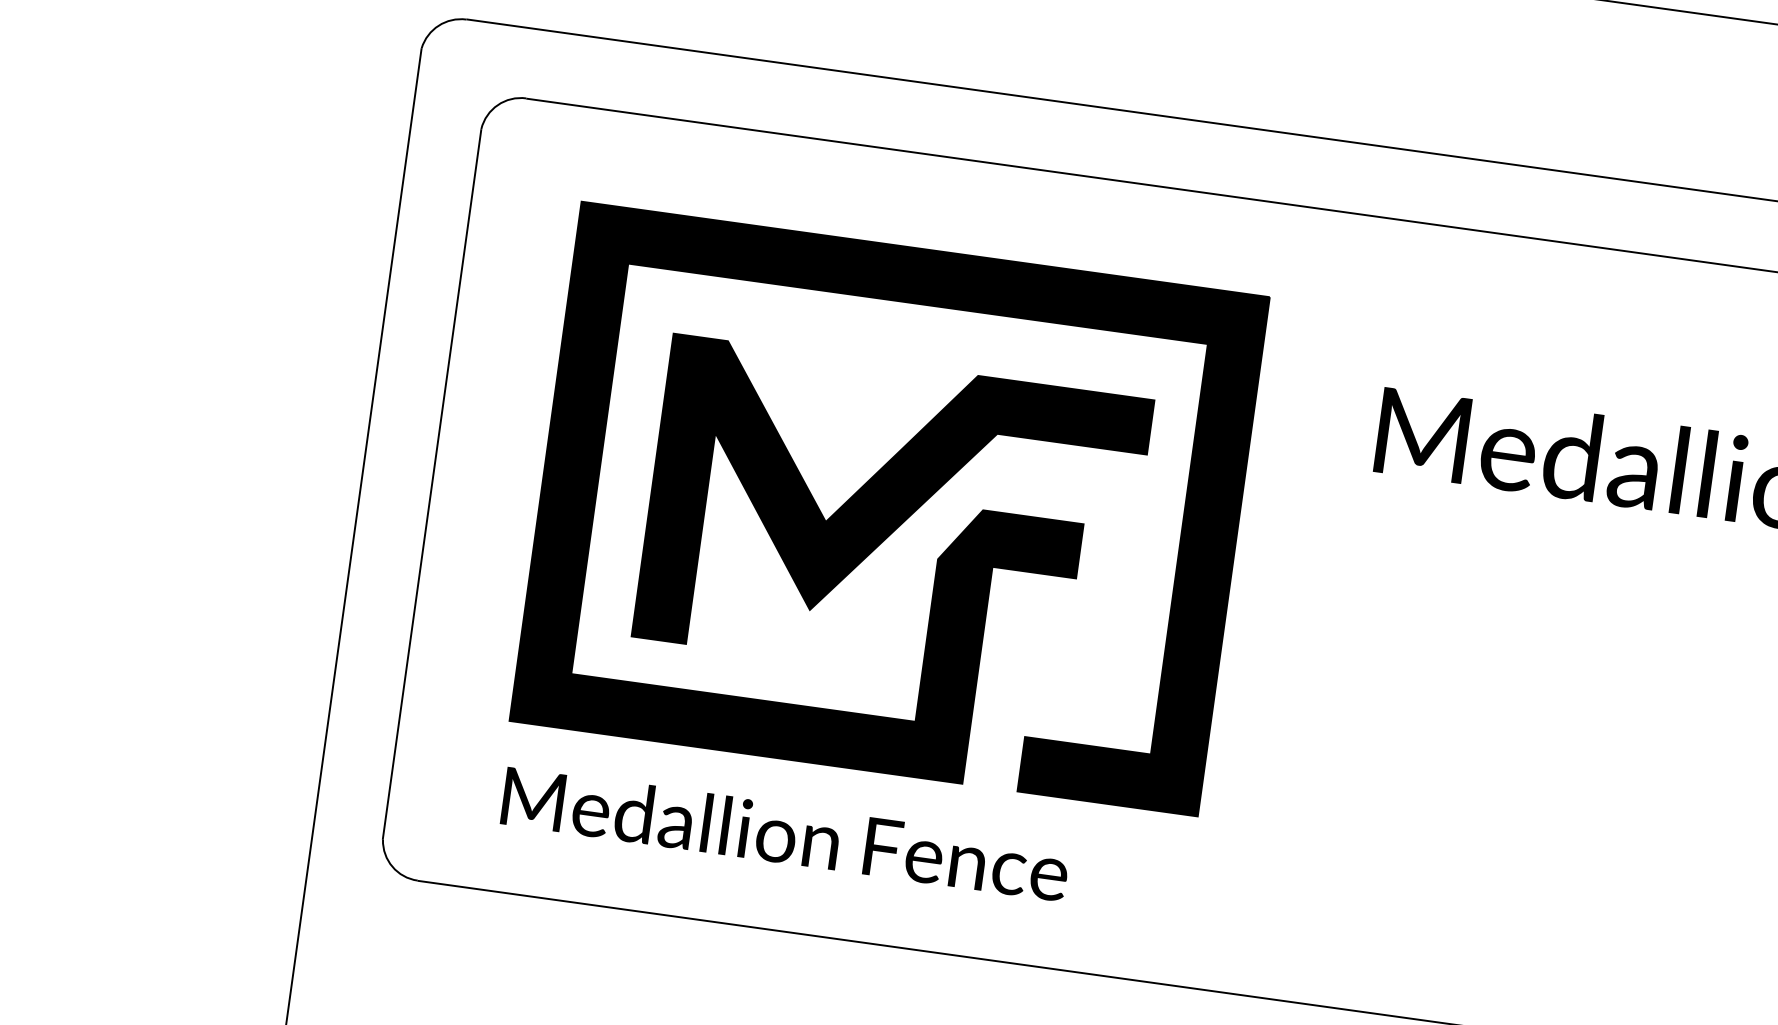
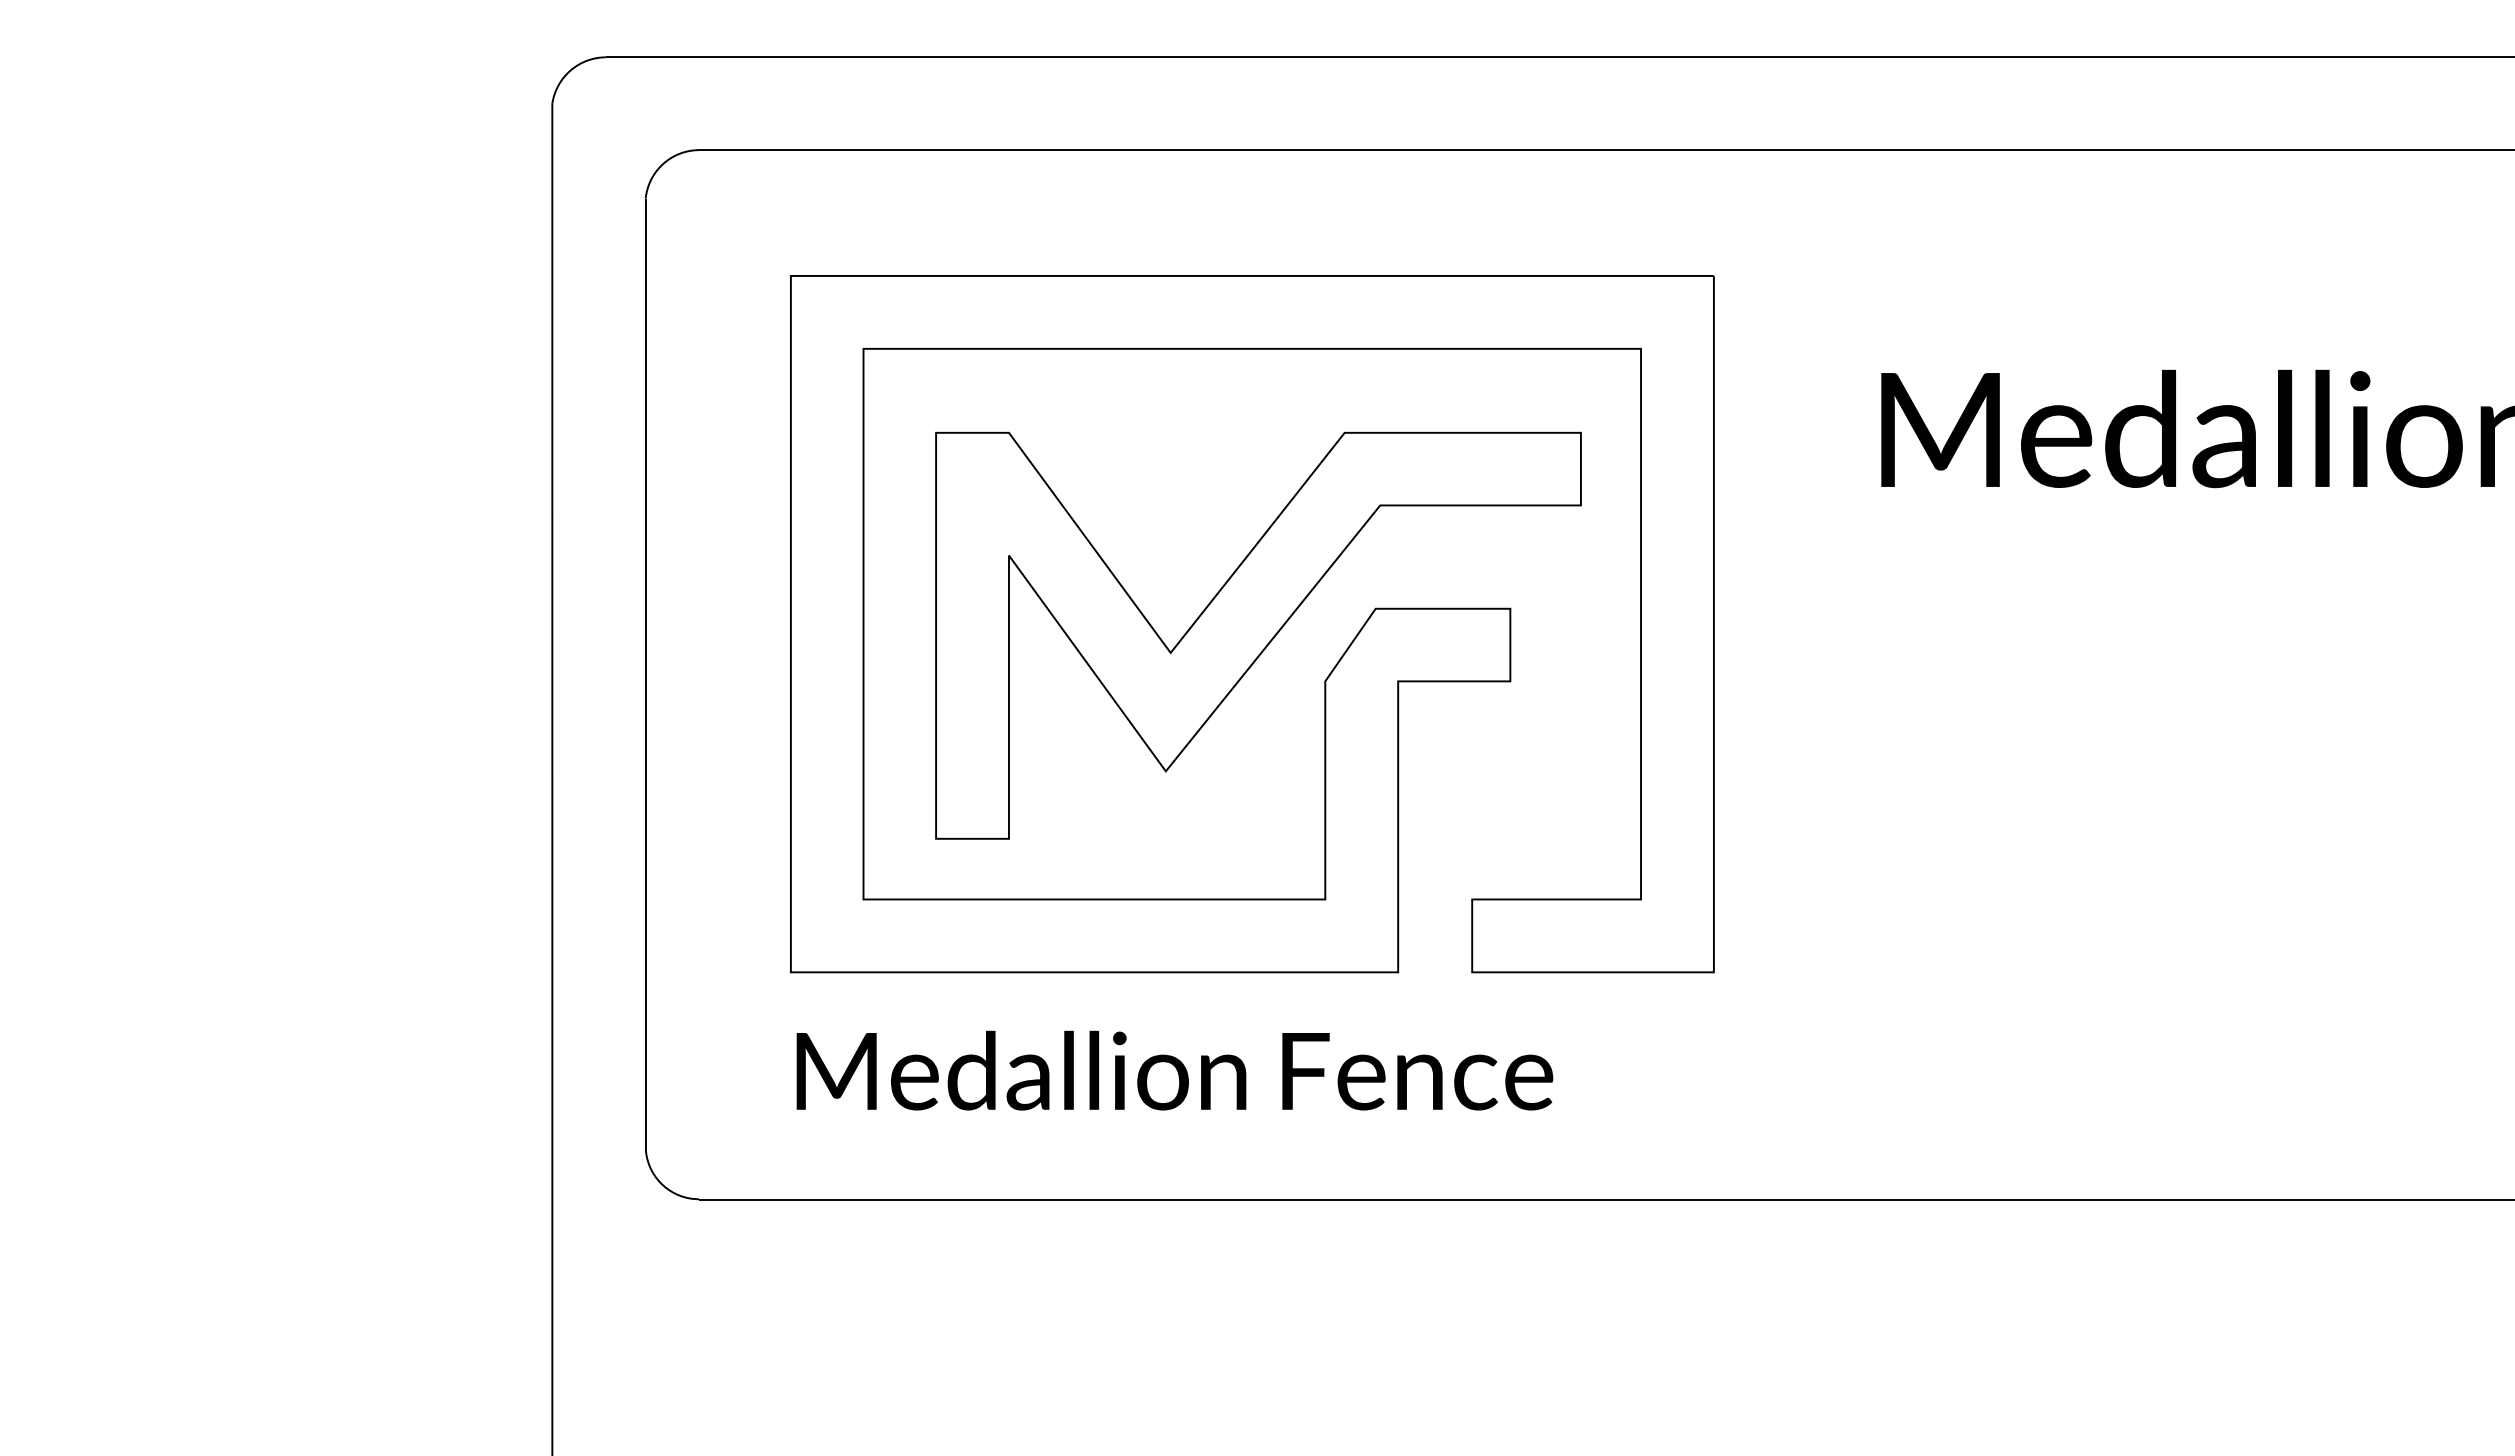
fill: (889, 508) -> (1251, 623), removed
fill: (893, 518) -> (1258, 635), removed

